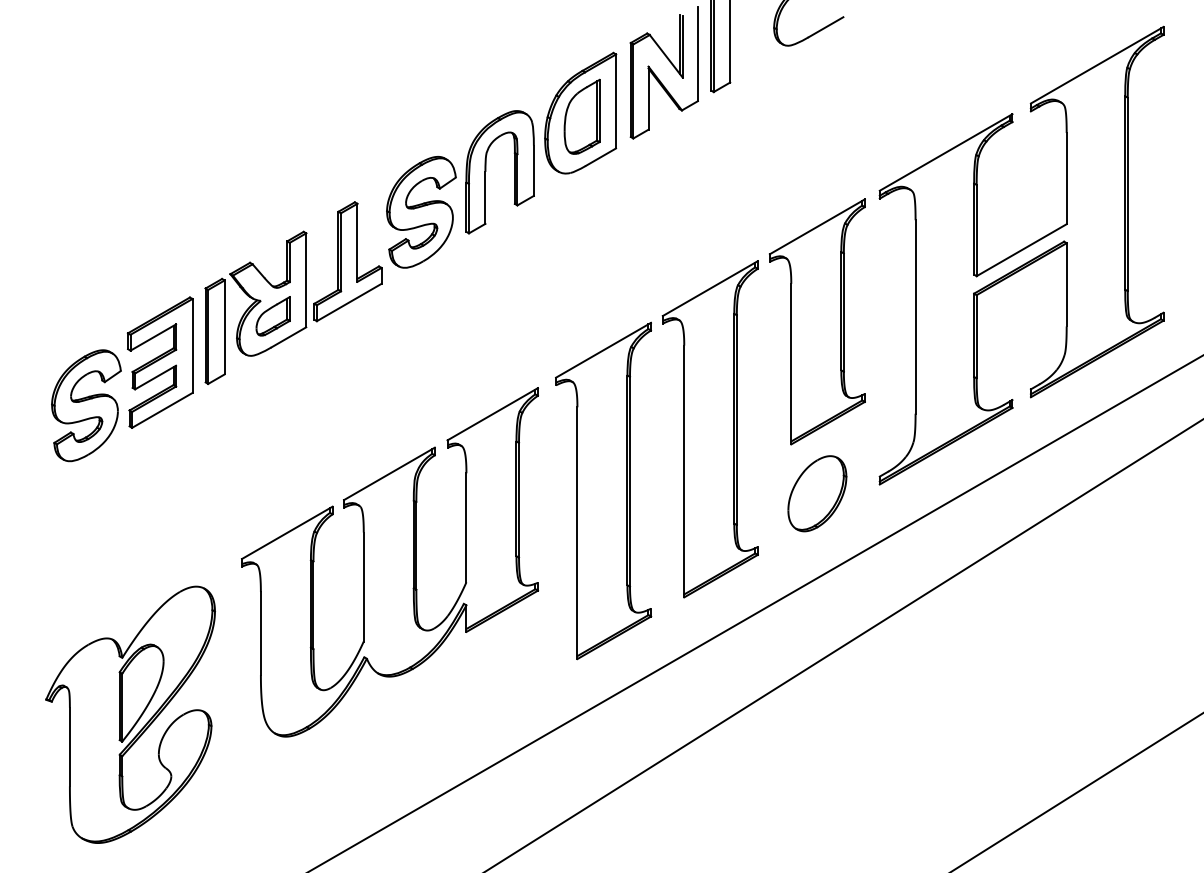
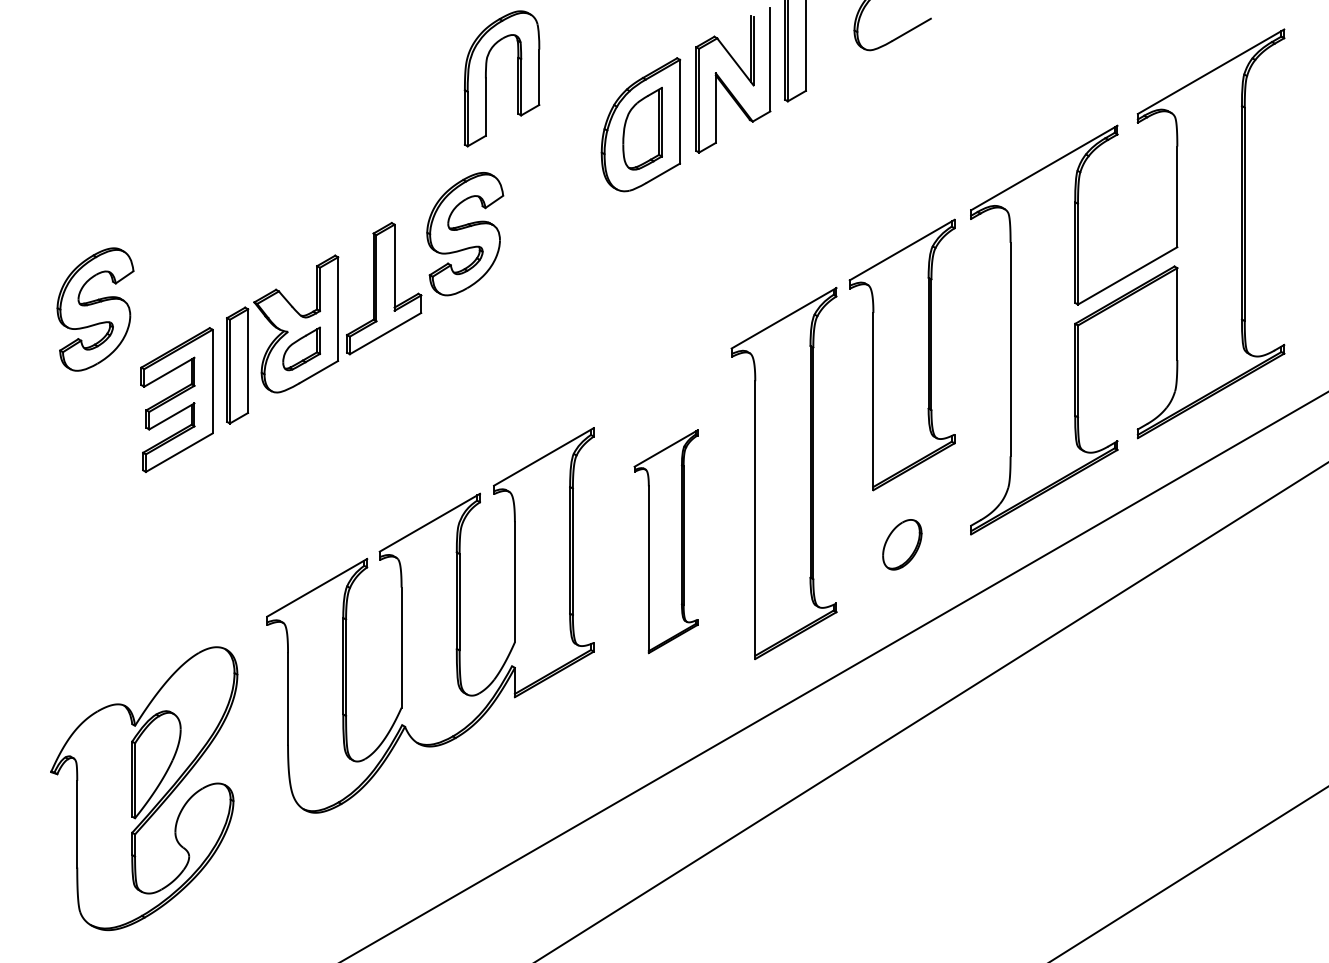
part: (486, 171) -> (486, 78), moved
part: (86, 405) -> (95, 309), moved
part: (602, 490) -> (665, 541), size x0.6
part: (817, 493) -> (902, 544), size x0.6

